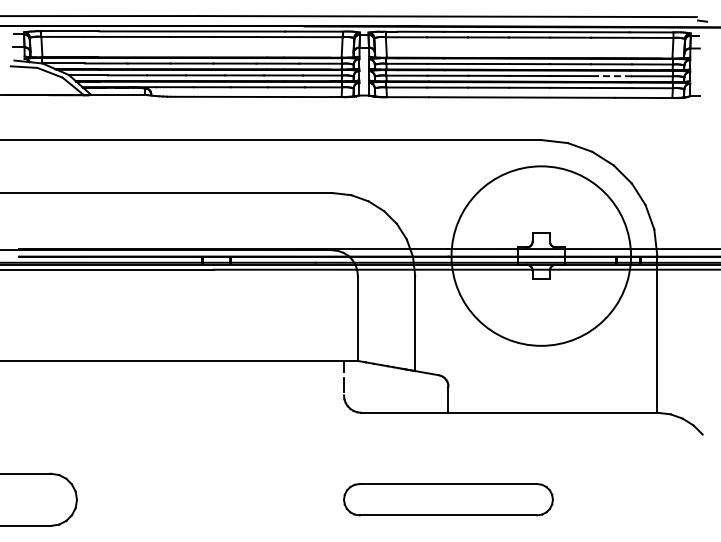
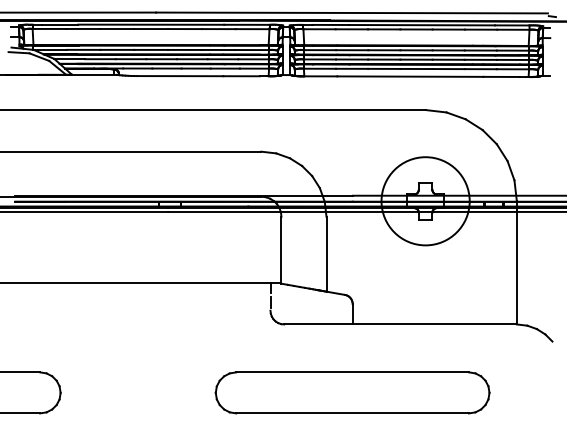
line: (611, 76) -> (480, 60), dashed -> solid
circle: (541, 256) -> (425, 201), size x0.62
part: (448, 499) -> (352, 392), size x1.67

